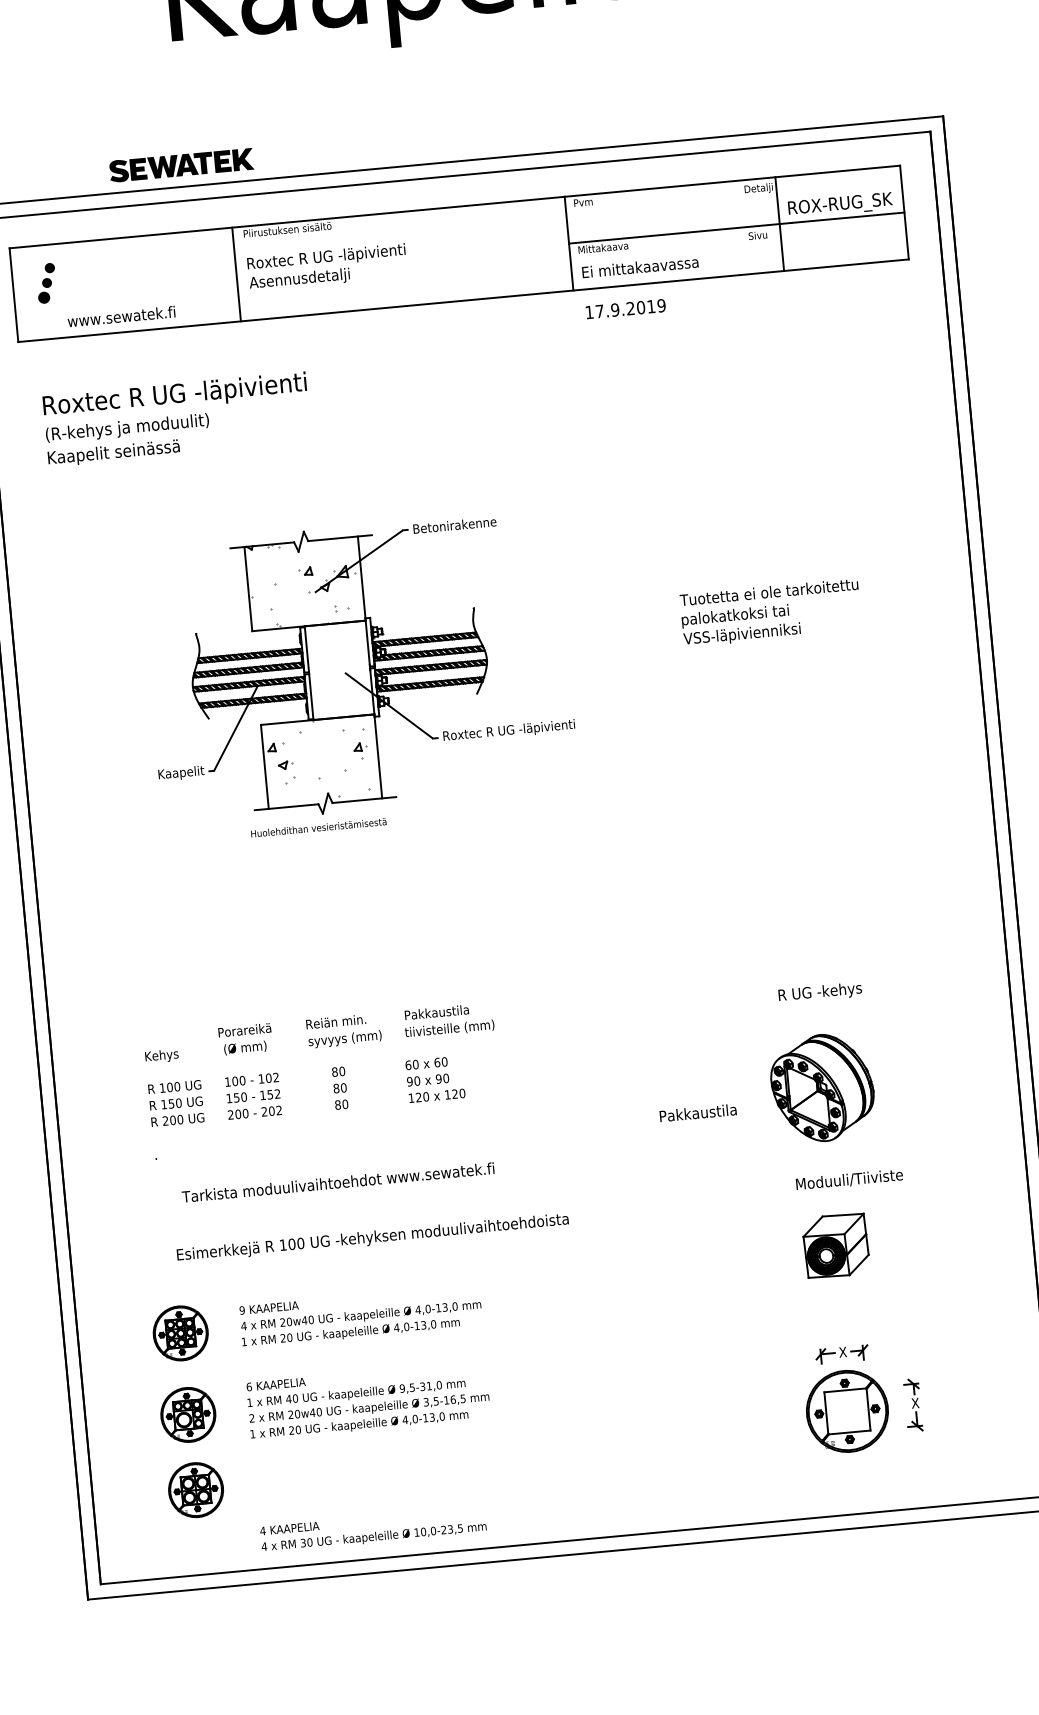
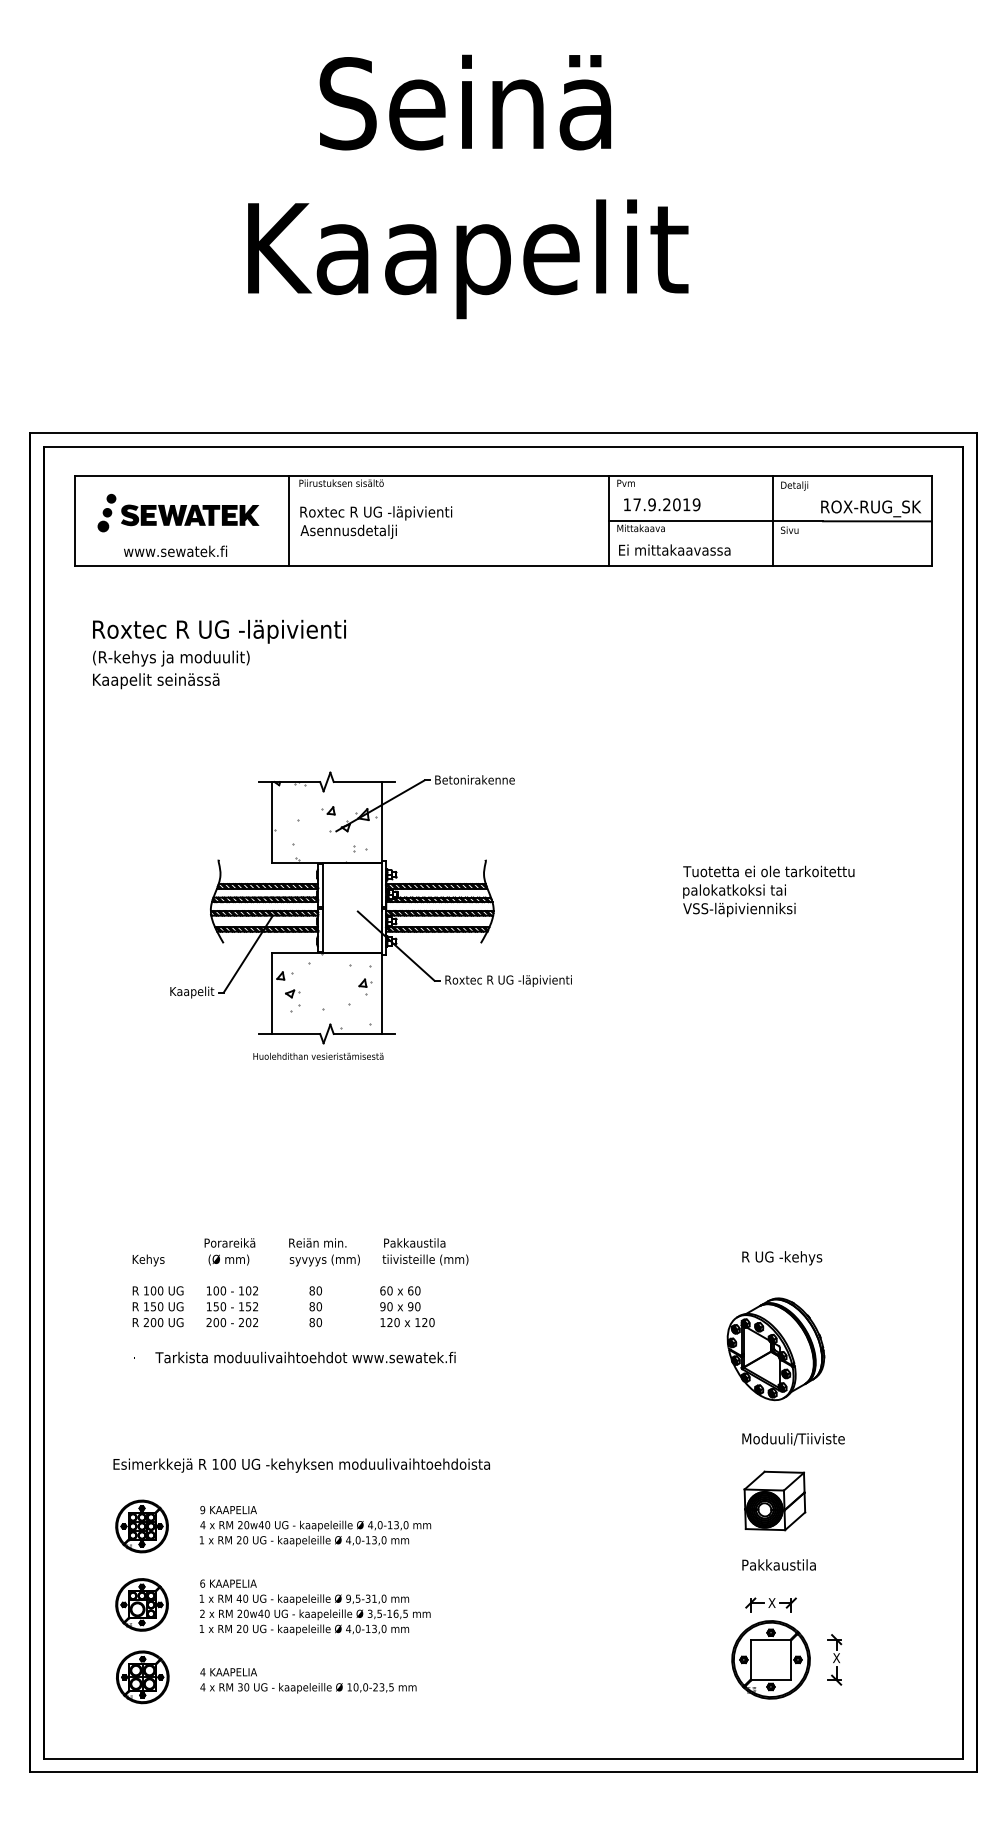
part: (181, 165) -> (190, 515), moved
line: (779, 224) -> (772, 521), moved
text: (626, 308) -> (662, 504), moved
text: (697, 1112) -> (778, 1564), moved
text: (338, 1182) -> (305, 1357), moved
text: (372, 1238) -> (301, 1465), moved
text: (373, 1529) -> (308, 1680), moved

